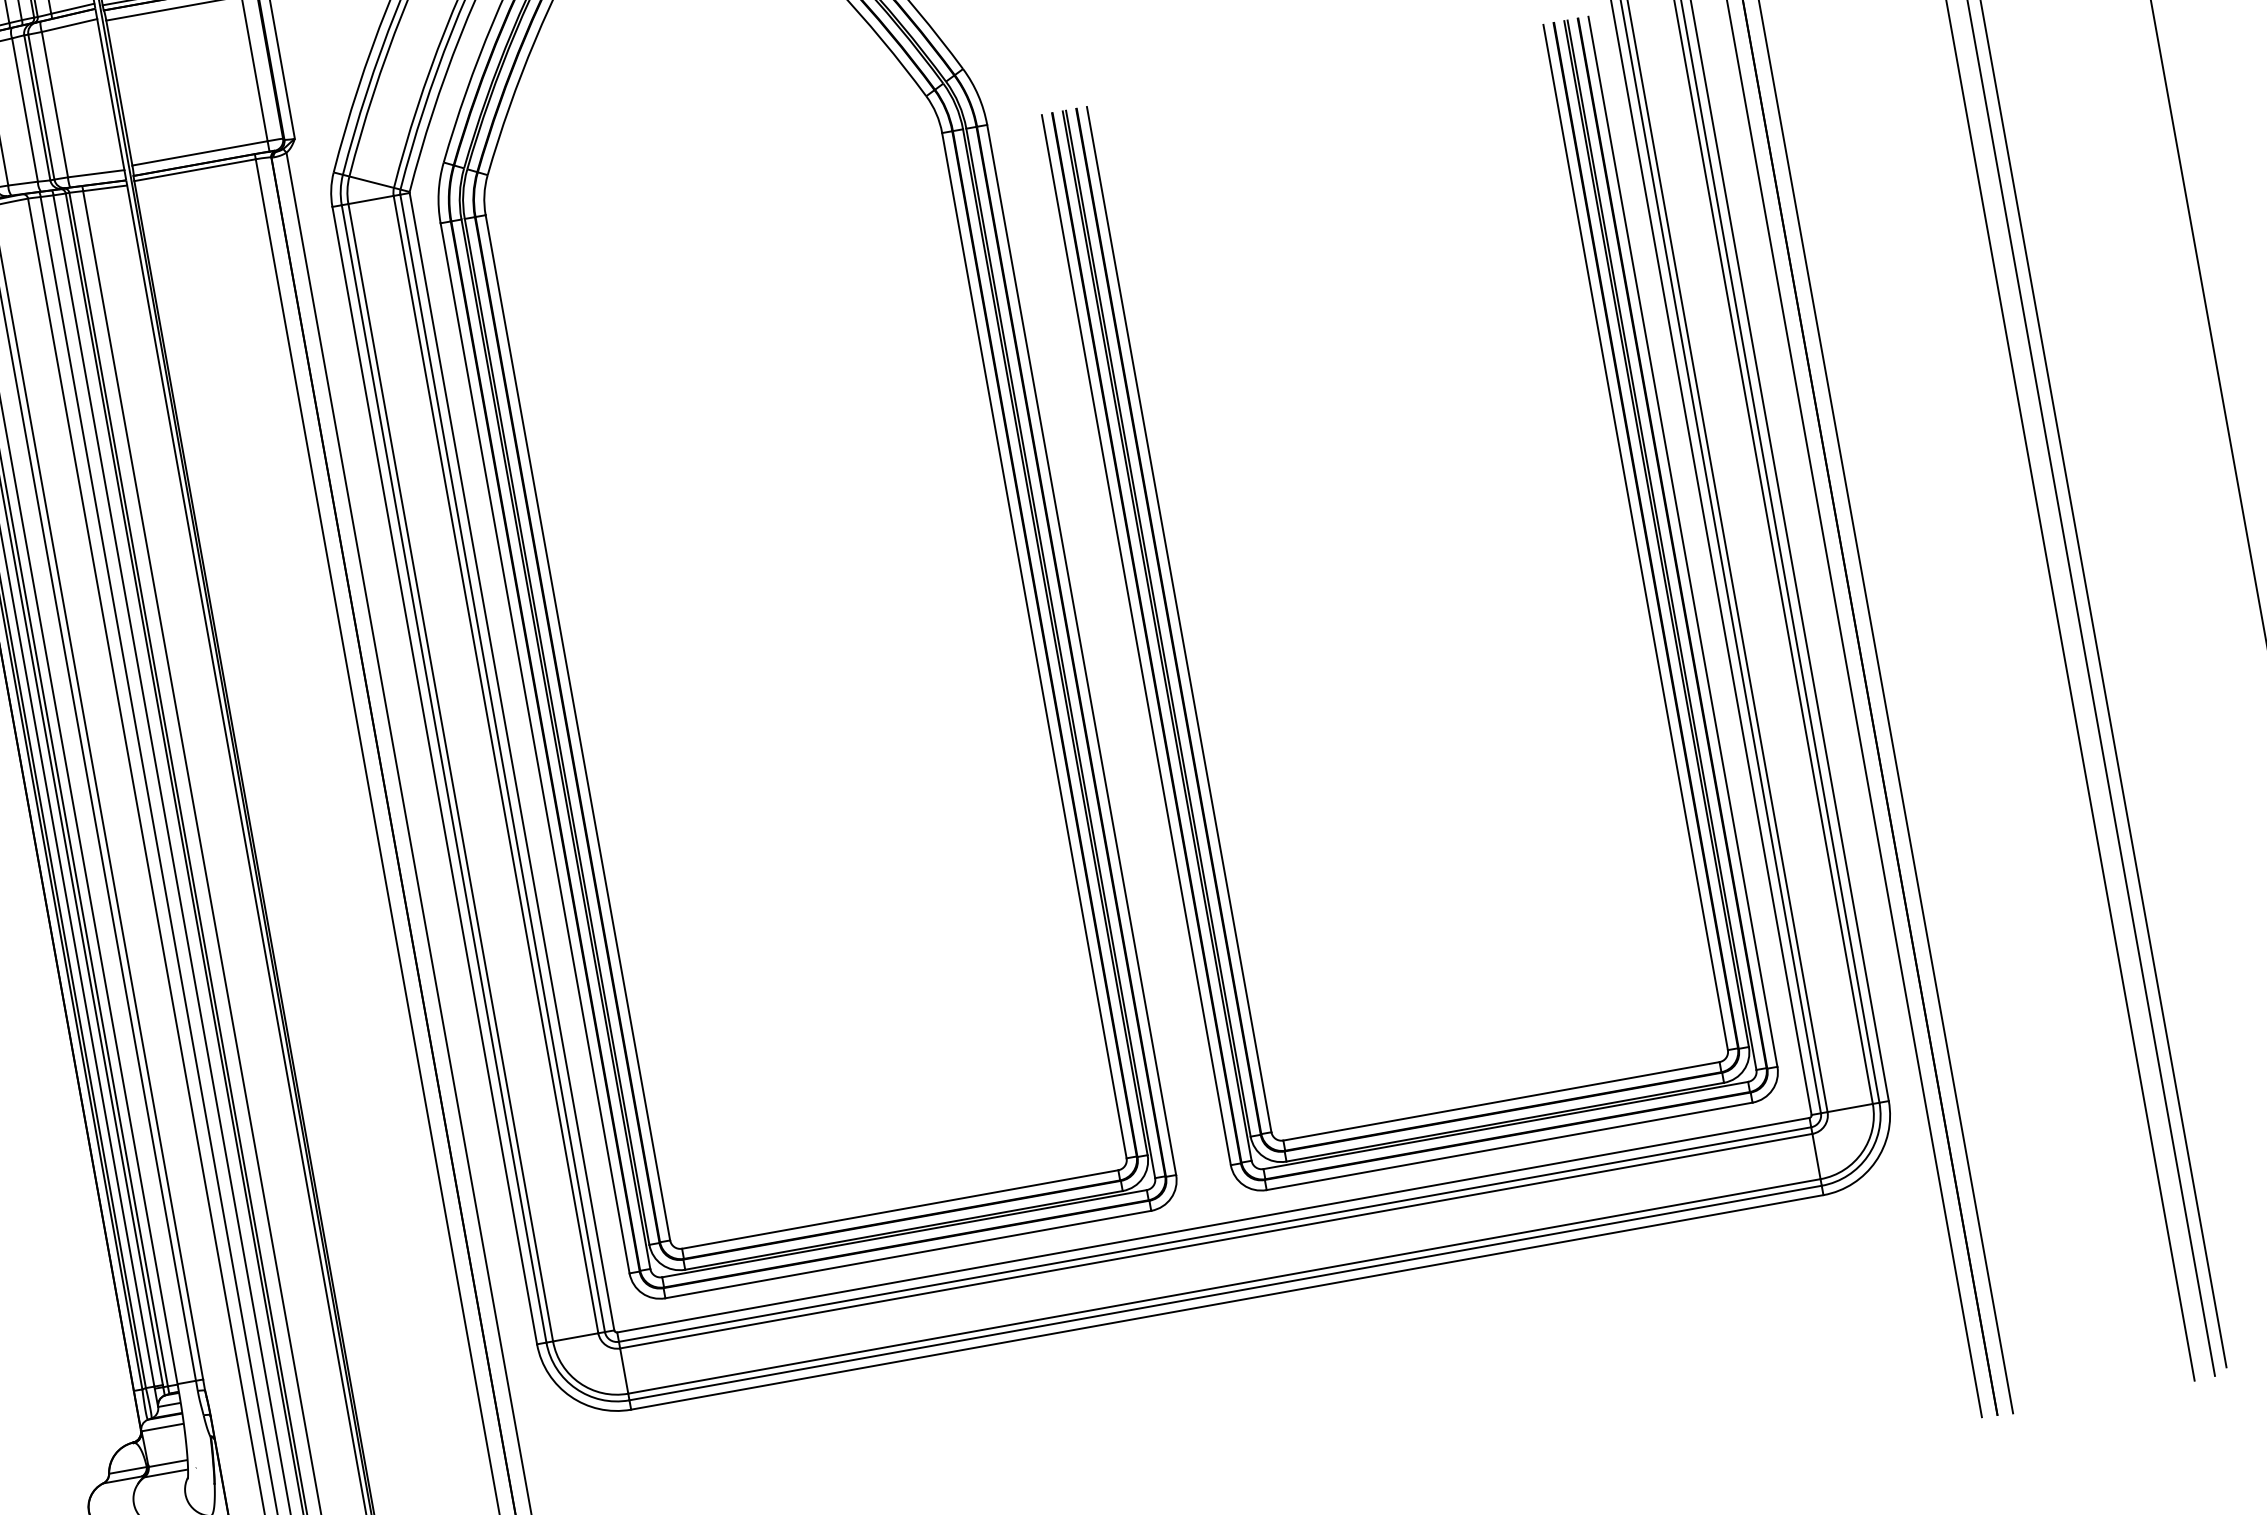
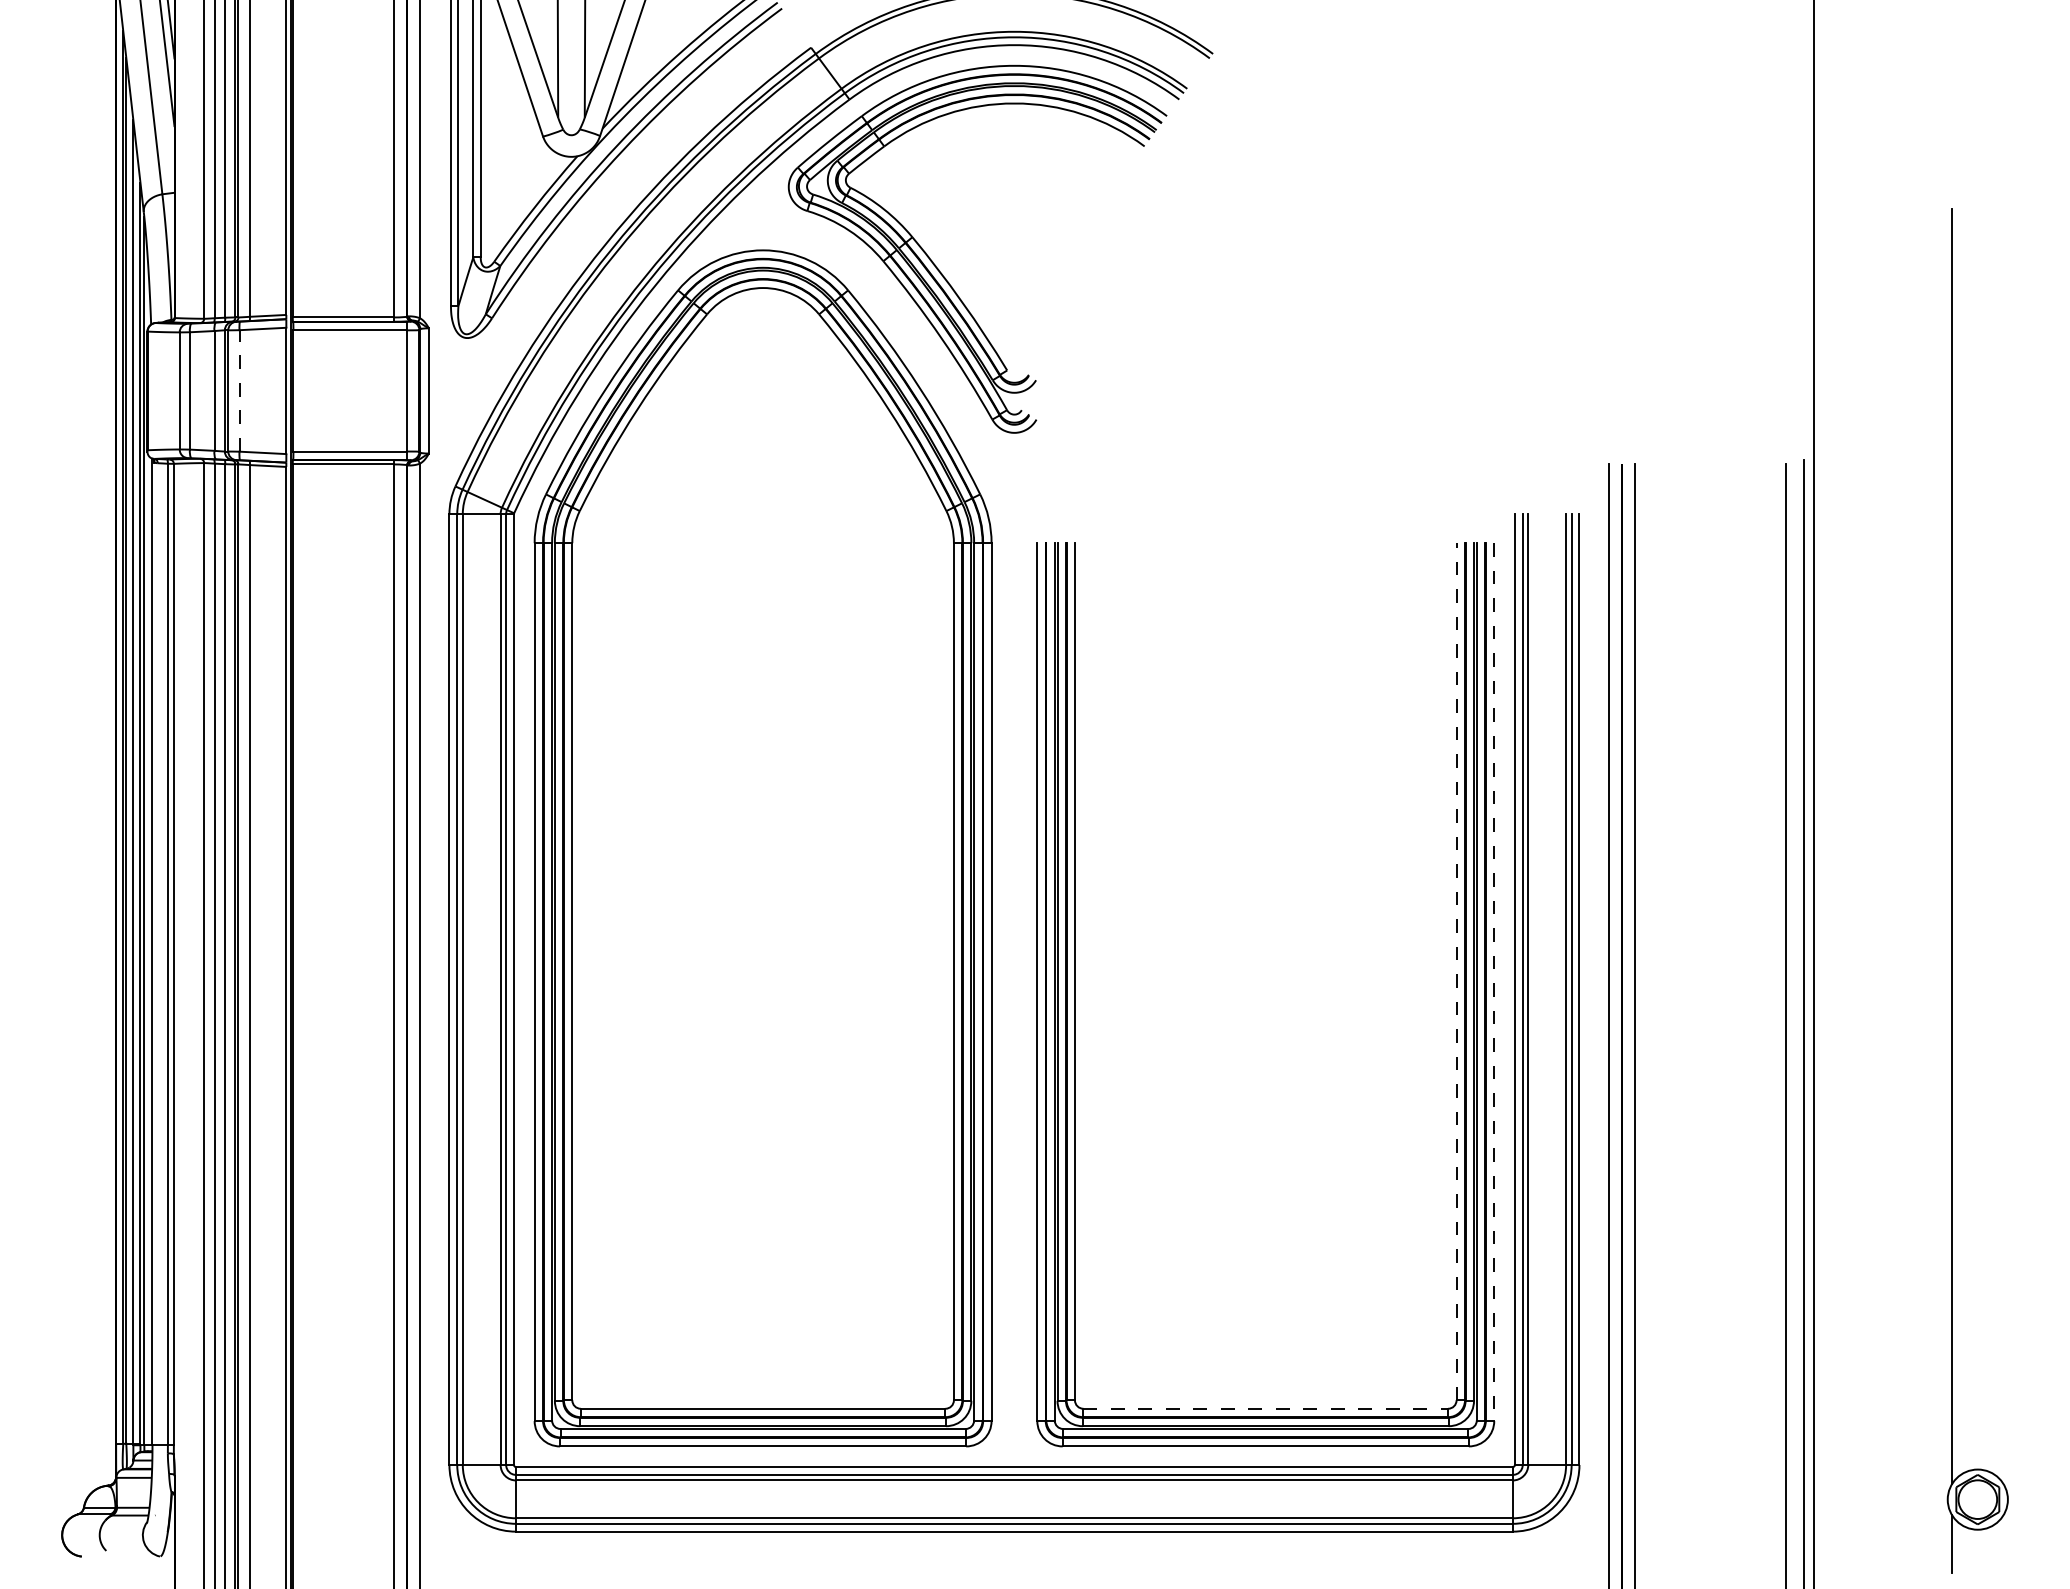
line: (54, 104) -> (239, 390), solid -> dashed
line: (1635, 537) -> (1456, 971), solid -> dashed
line: (1683, 542) -> (1494, 982), solid -> dashed
line: (1502, 1100) -> (1266, 1408), solid -> dashed

